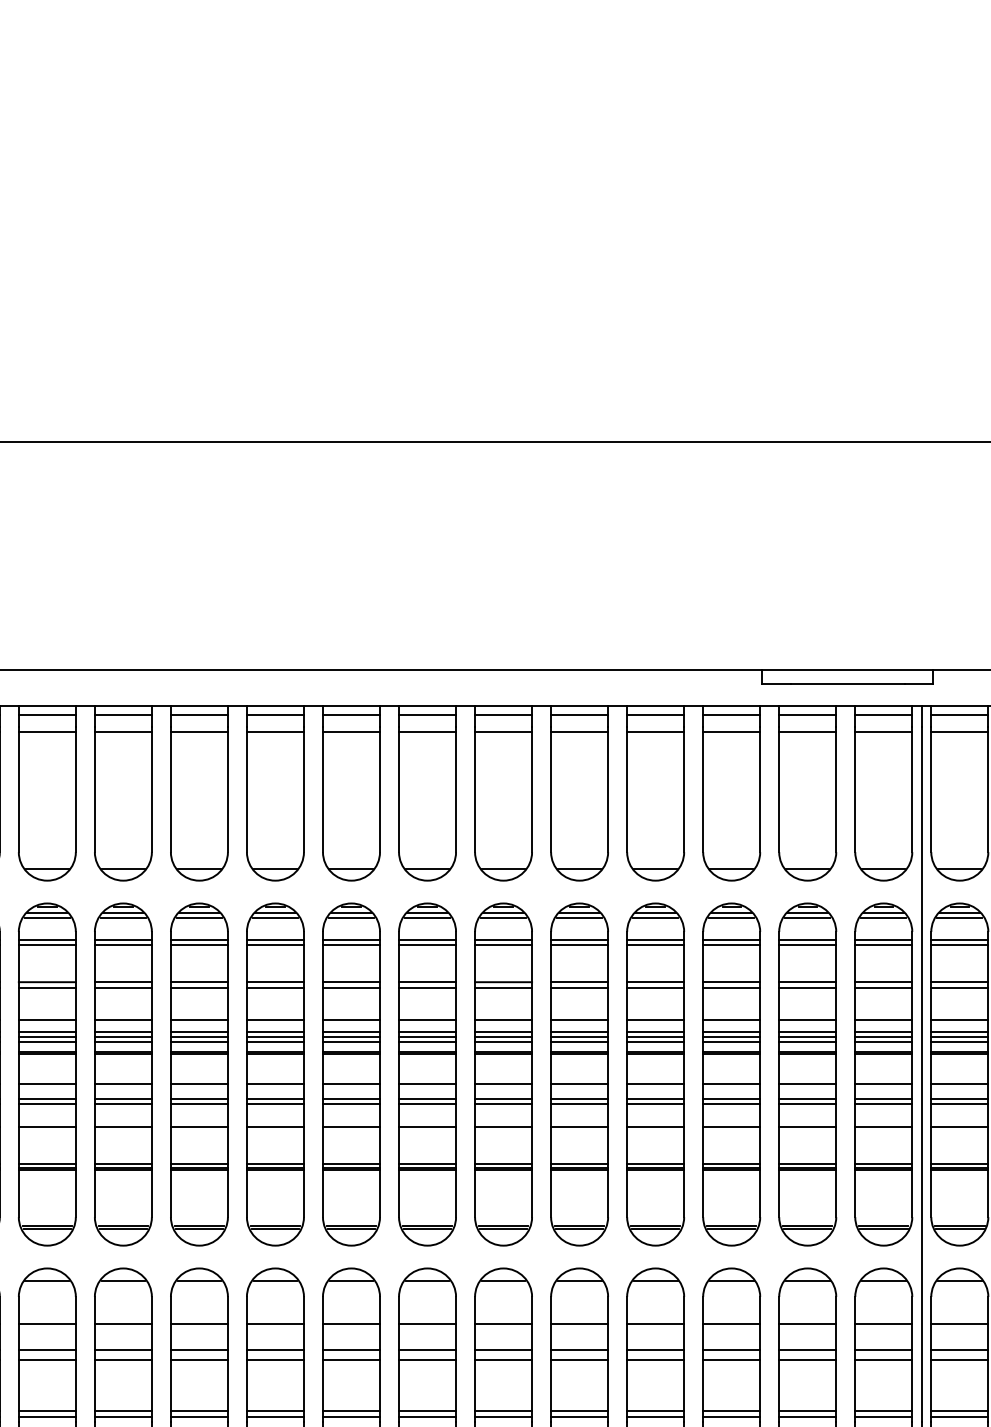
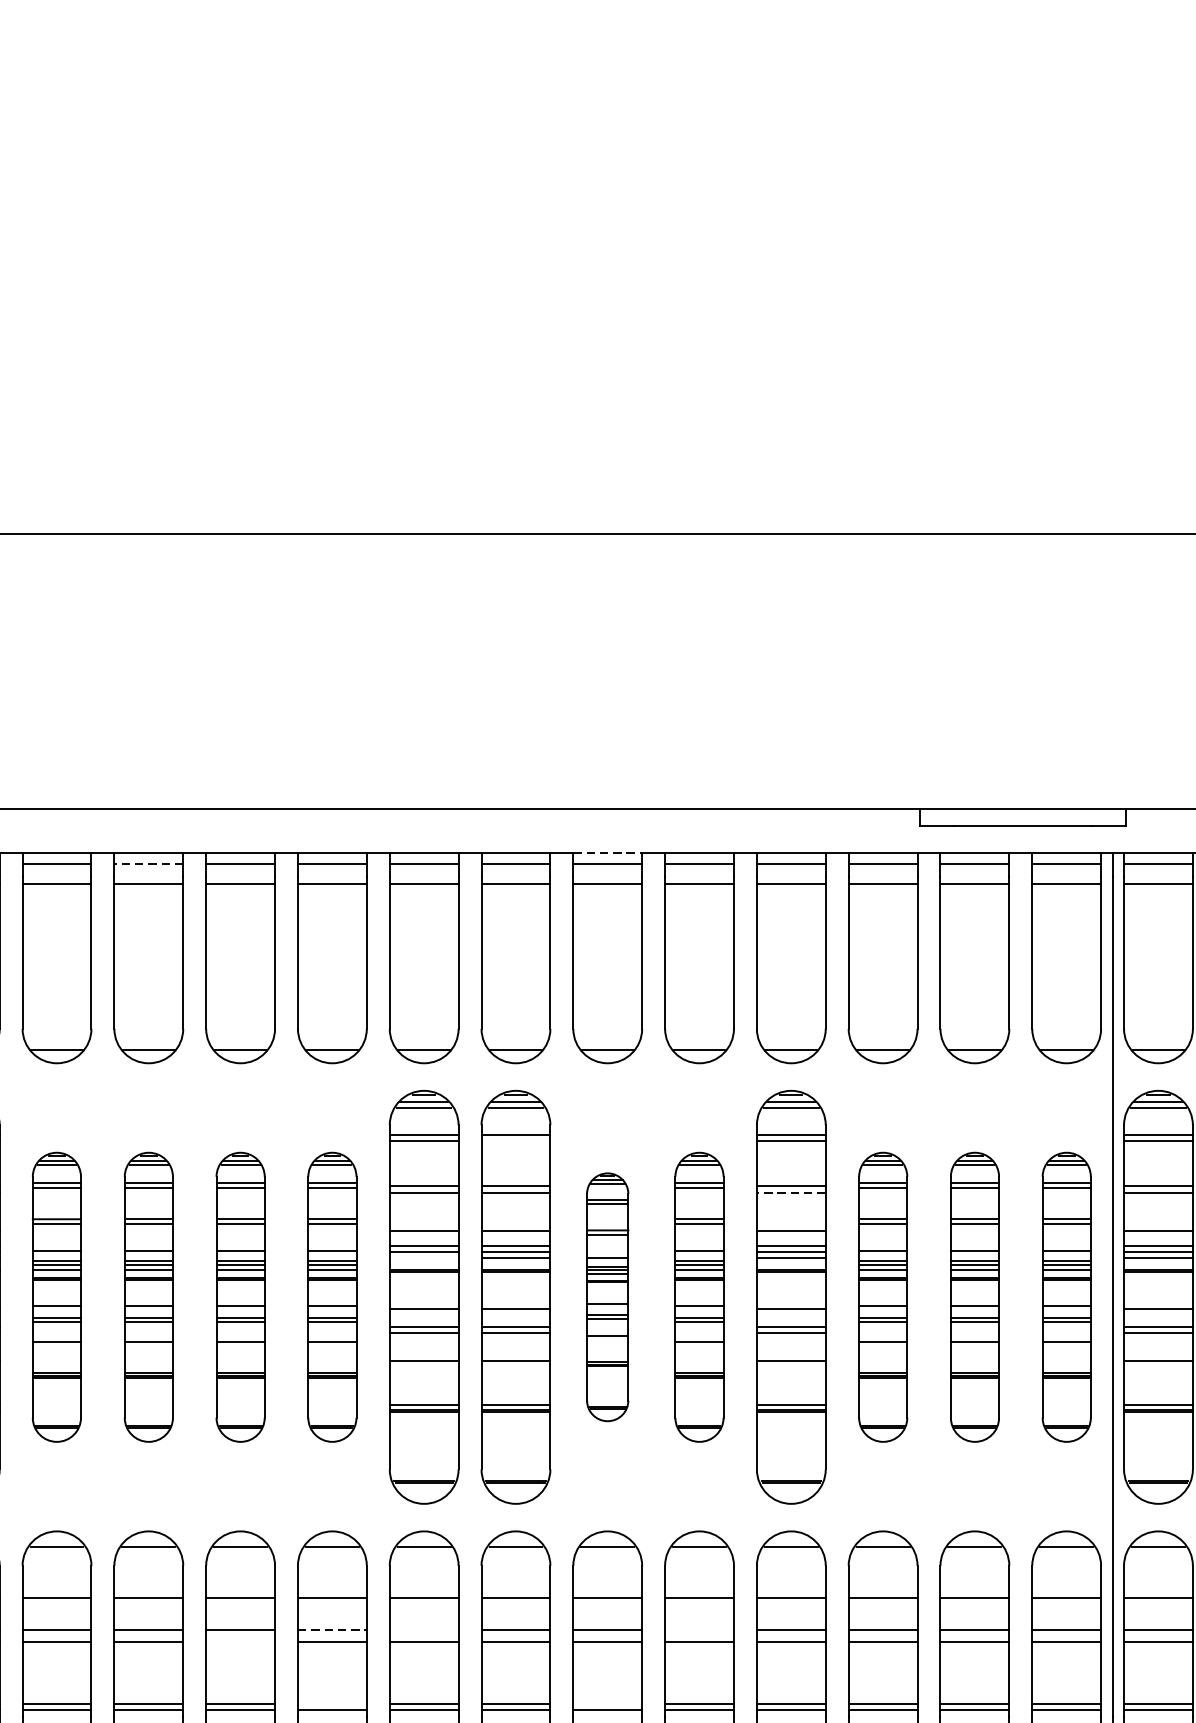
line: (503, 706) -> (607, 853), solid -> dashed
line: (123, 715) -> (148, 863), solid -> dashed
line: (427, 945) -> (515, 1141), removed
line: (655, 987) -> (791, 1192), solid -> dashed
line: (351, 1042) -> (424, 1258), removed
part: (46, 1074) -> (56, 1297), size x0.7
part: (123, 1074) -> (148, 1297), size x0.7
part: (199, 1074) -> (240, 1297), size x0.7
part: (275, 1074) -> (332, 1297), size x0.7
part: (503, 1074) -> (607, 1297), size x0.6
part: (579, 1074) -> (699, 1297), size x0.7
part: (731, 1074) -> (882, 1297), size x0.7
part: (807, 1074) -> (974, 1297), size x0.7
part: (883, 1074) -> (1066, 1297), size x0.7
line: (275, 1350) -> (332, 1630), solid -> dashed
line: (351, 1350) -> (424, 1630), removed
line: (579, 1350) -> (699, 1630), removed
line: (198, 1359) -> (239, 1641), removed
line: (274, 1411) -> (331, 1704), removed
line: (503, 1411) -> (607, 1704), removed

